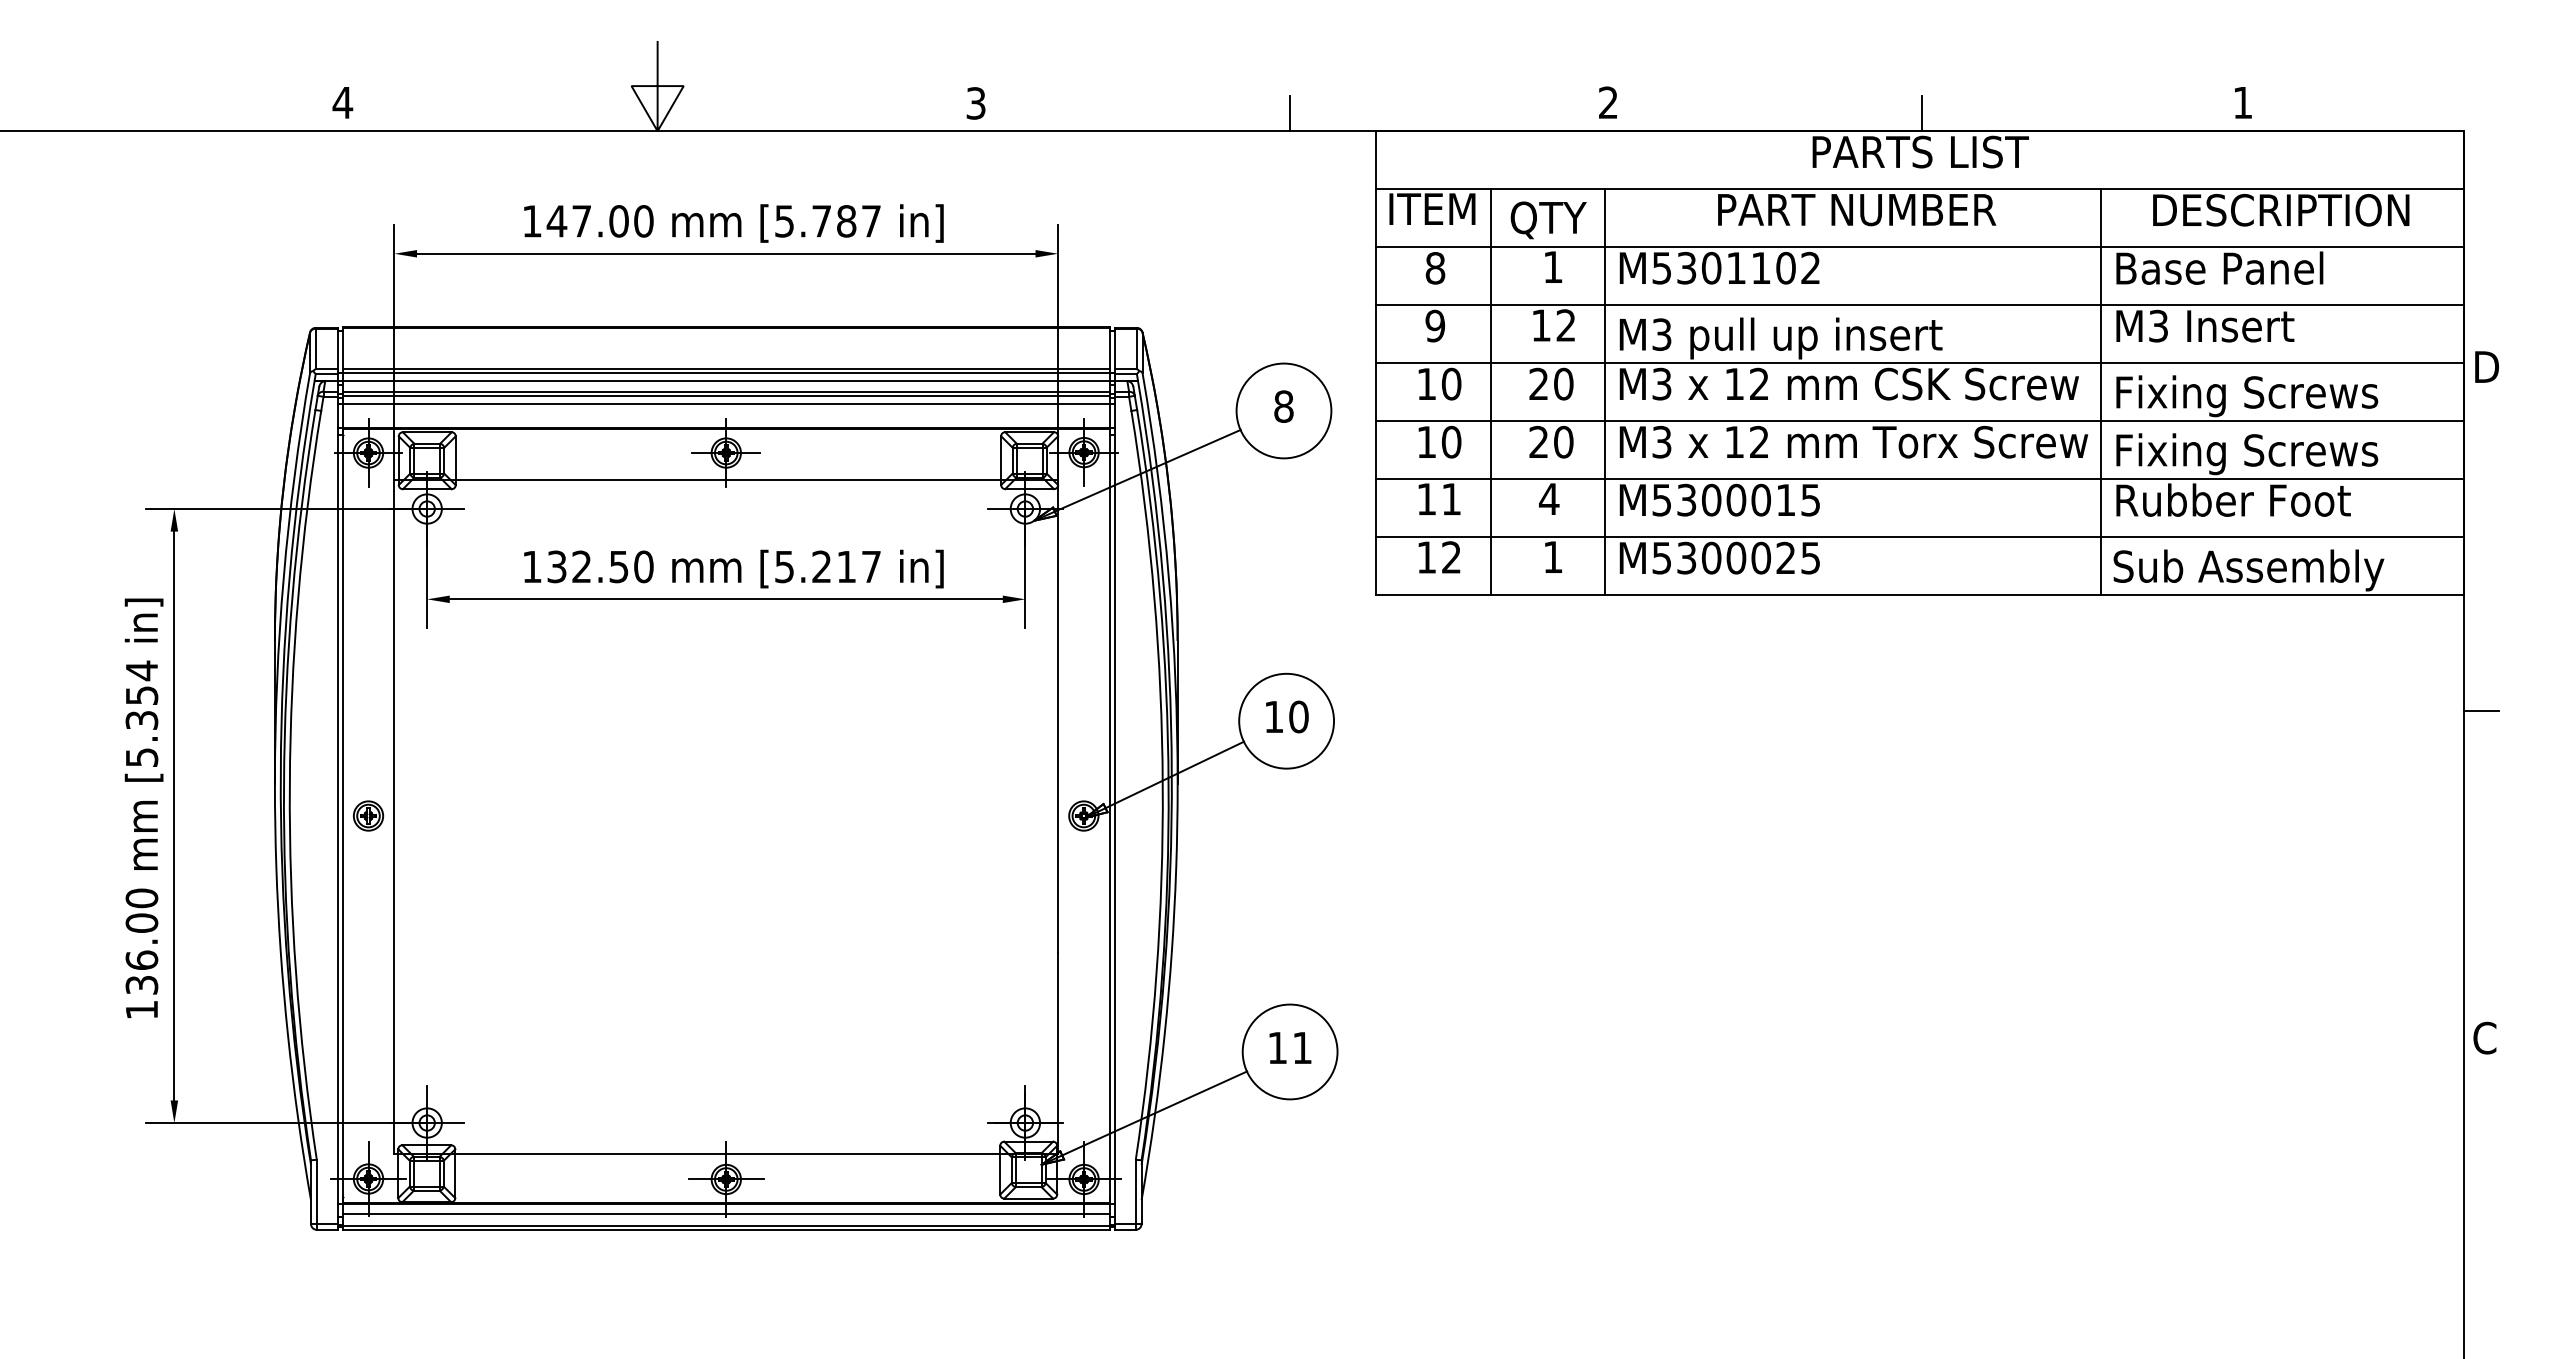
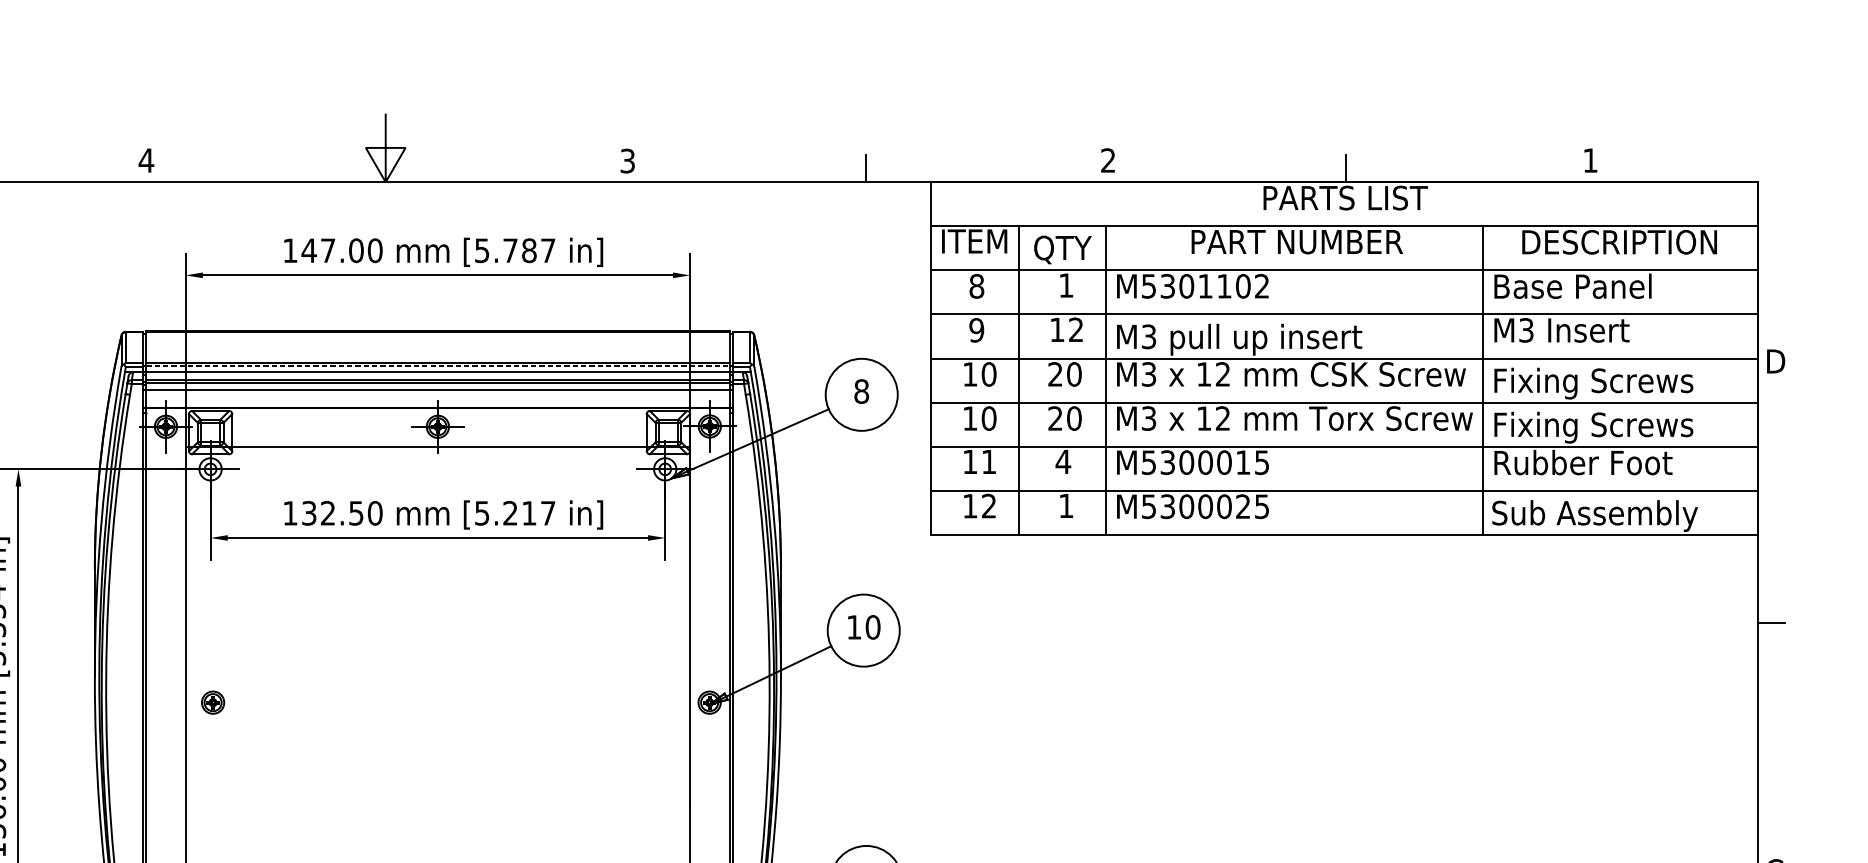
line: (726, 373) -> (438, 366), solid -> dashed
part: (368, 815) -> (213, 702), moved

